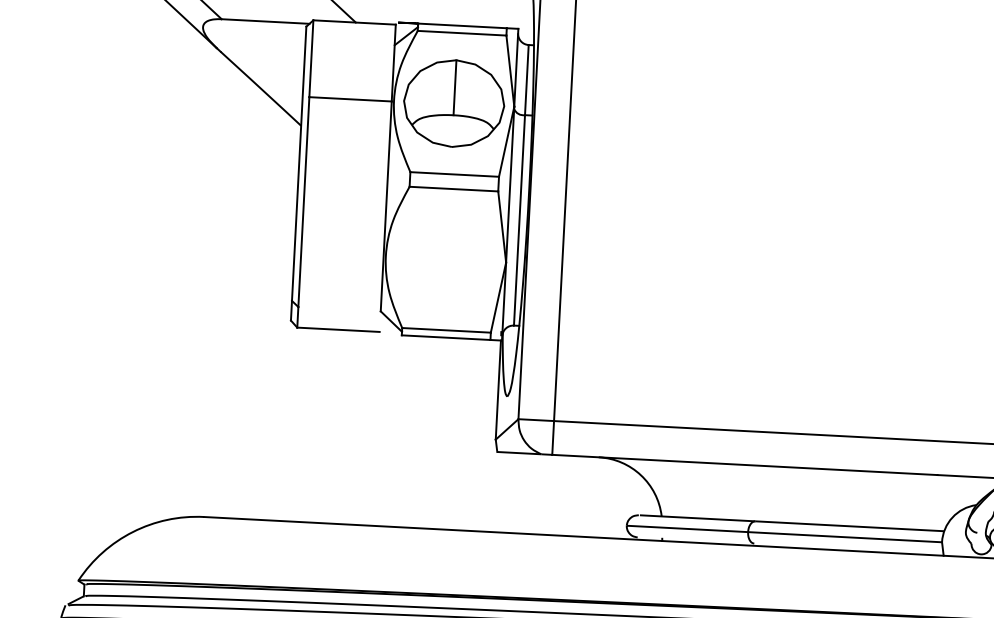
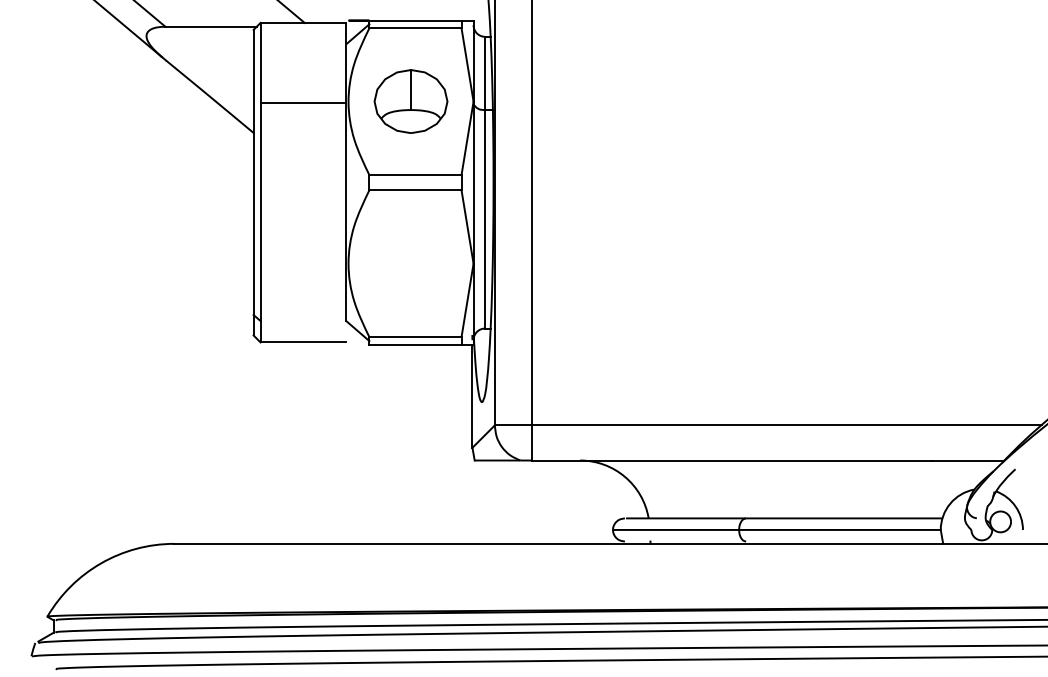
part: (453, 103) -> (410, 101), size x0.7

